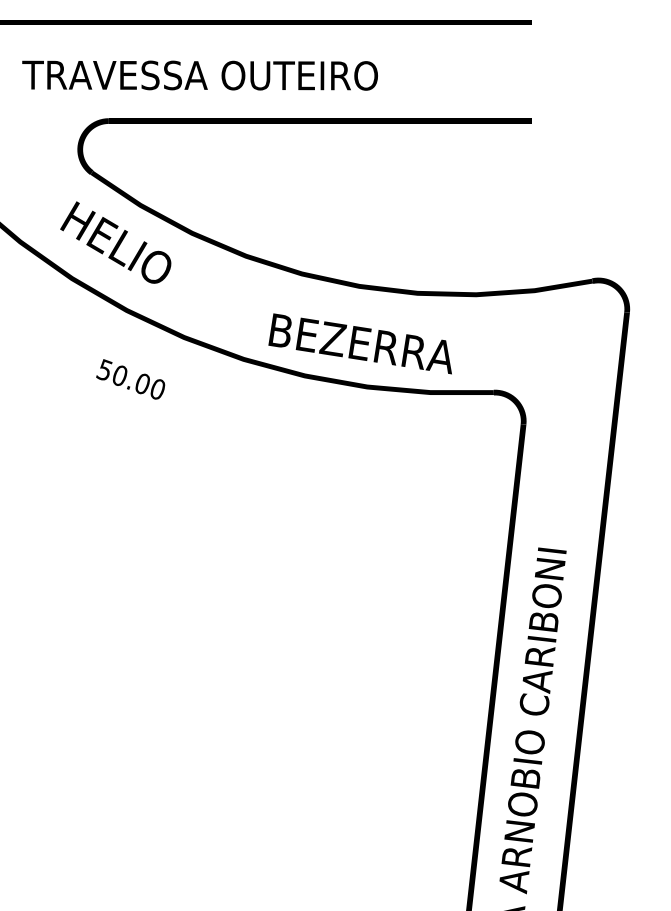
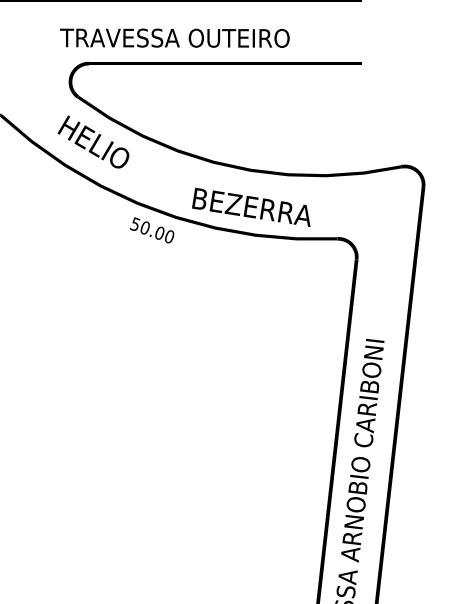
text: (199, 74) -> (174, 37), moved
text: (129, 379) -> (151, 230), moved

